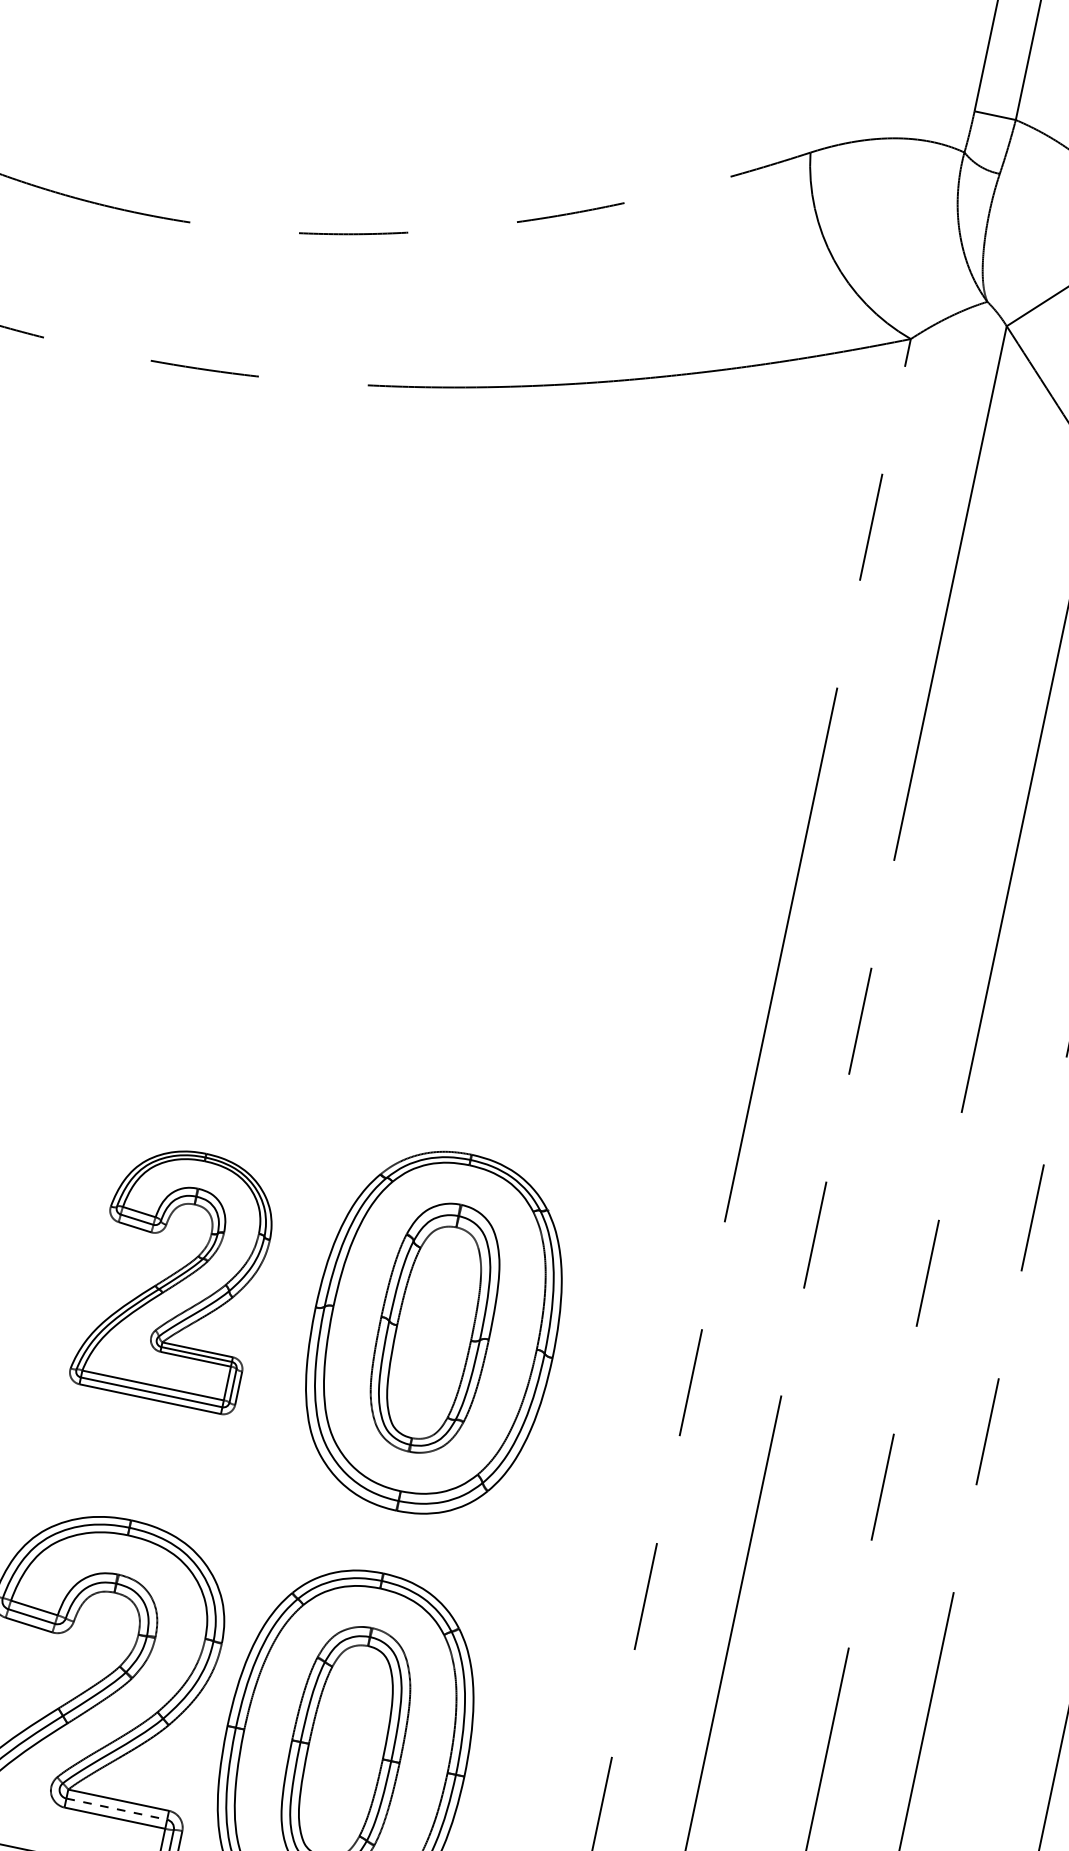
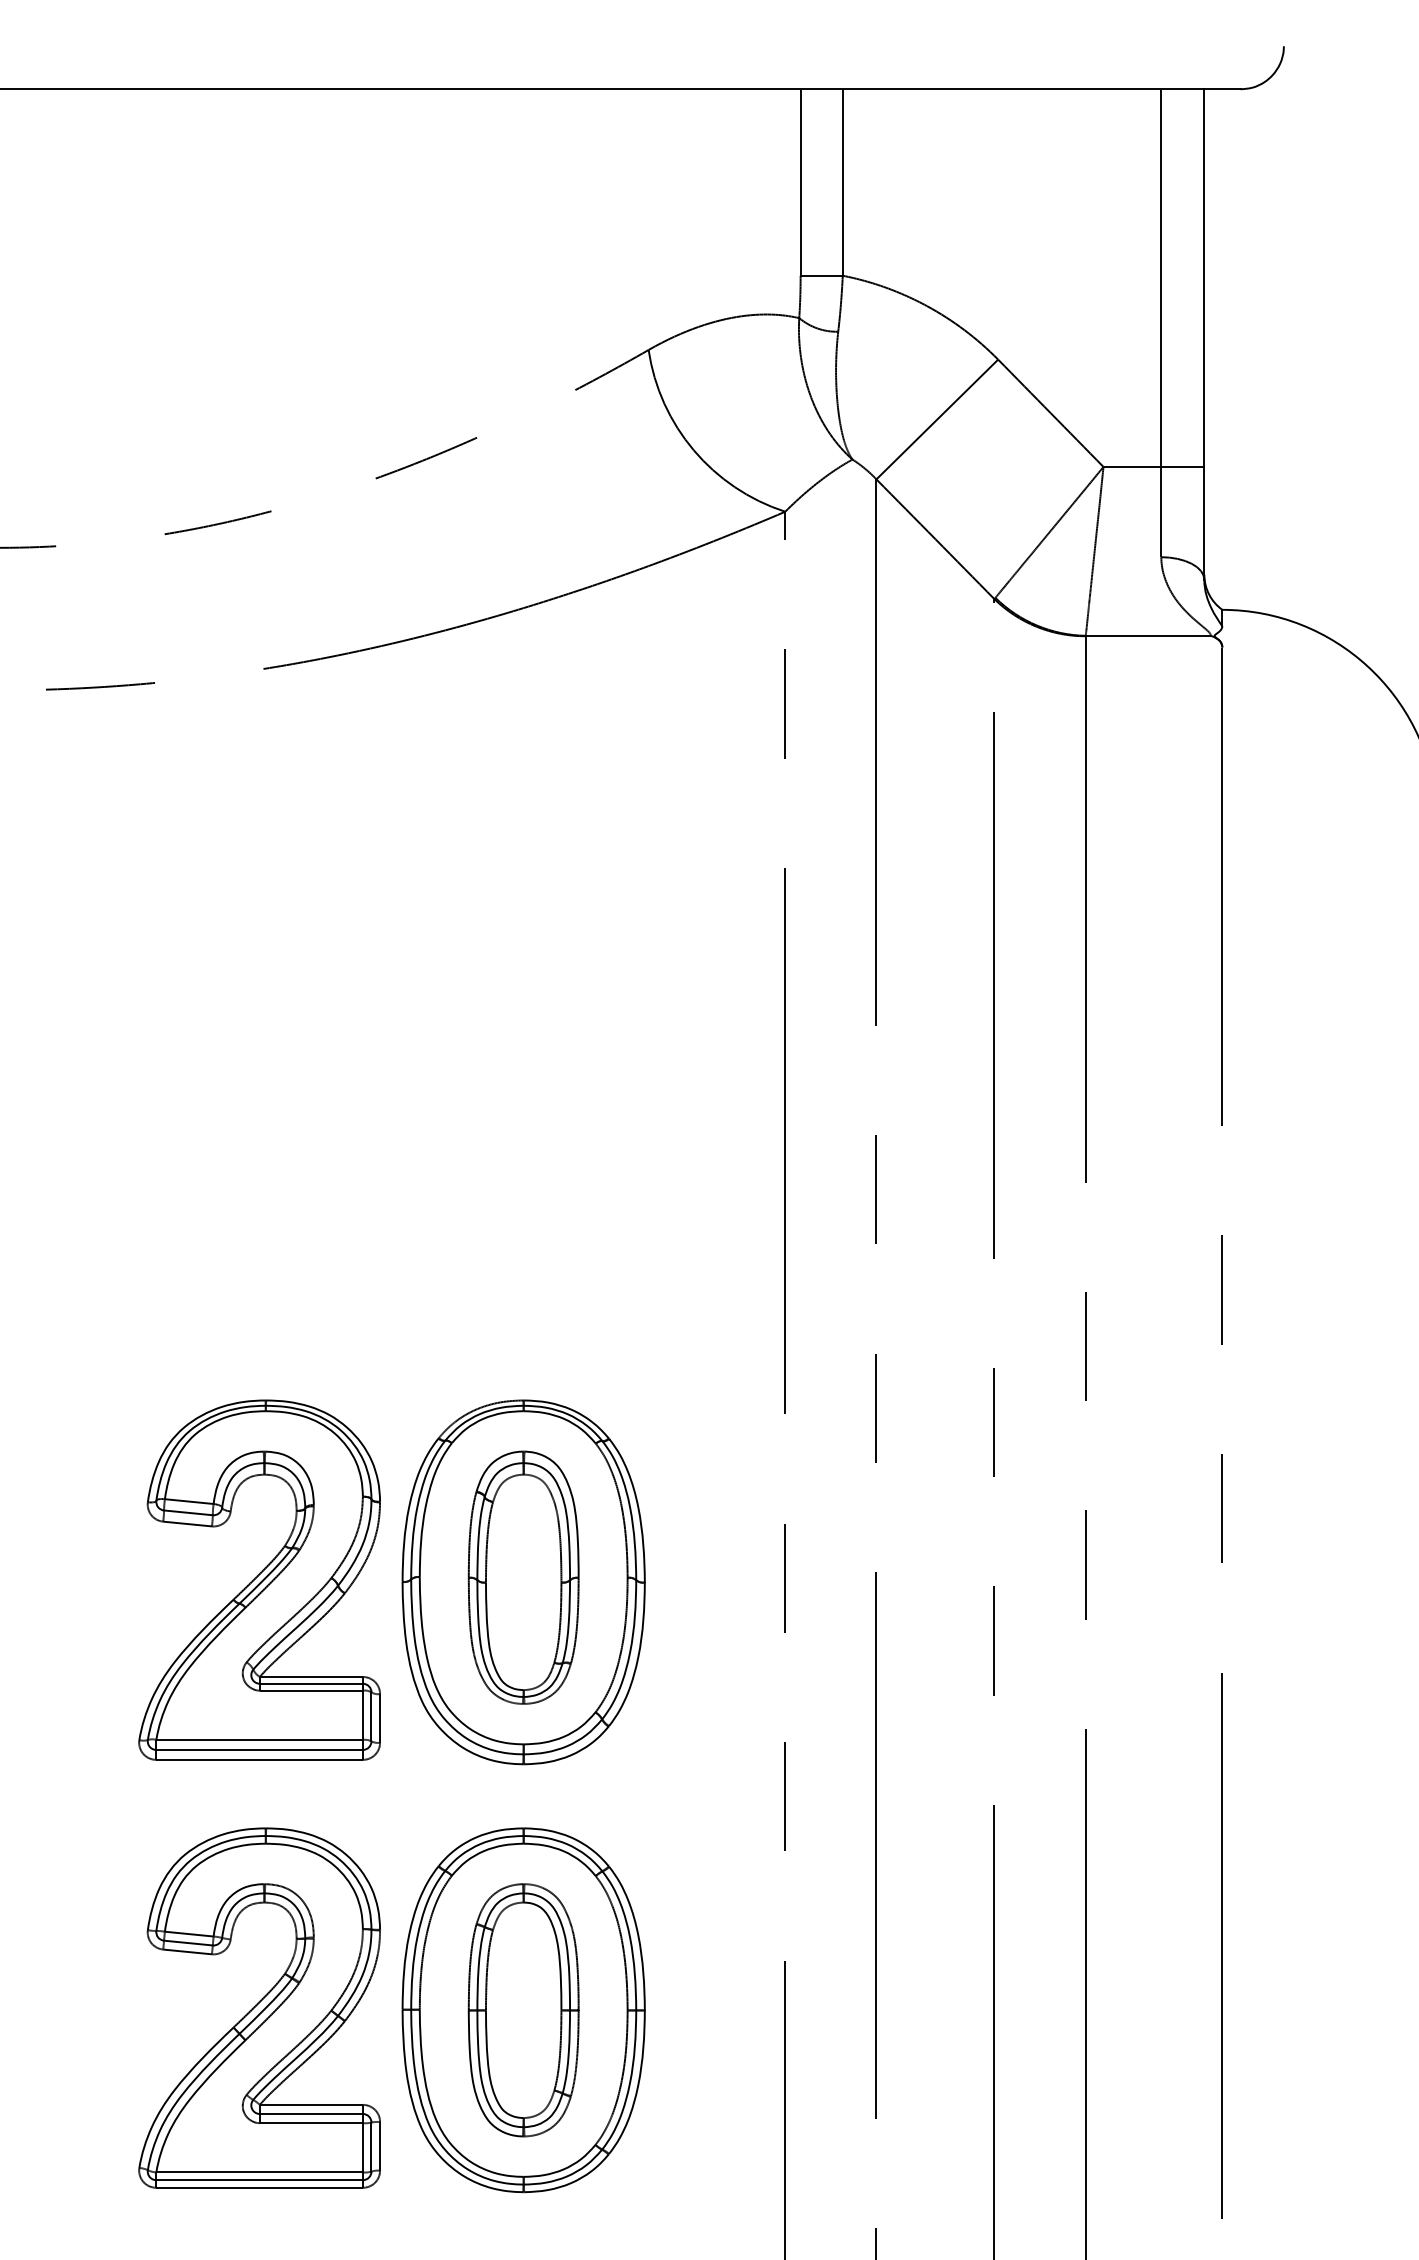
part: (176, 1275) -> (259, 1579), size x1.43
line: (116, 1808) -> (311, 2113), dashed -> solid

